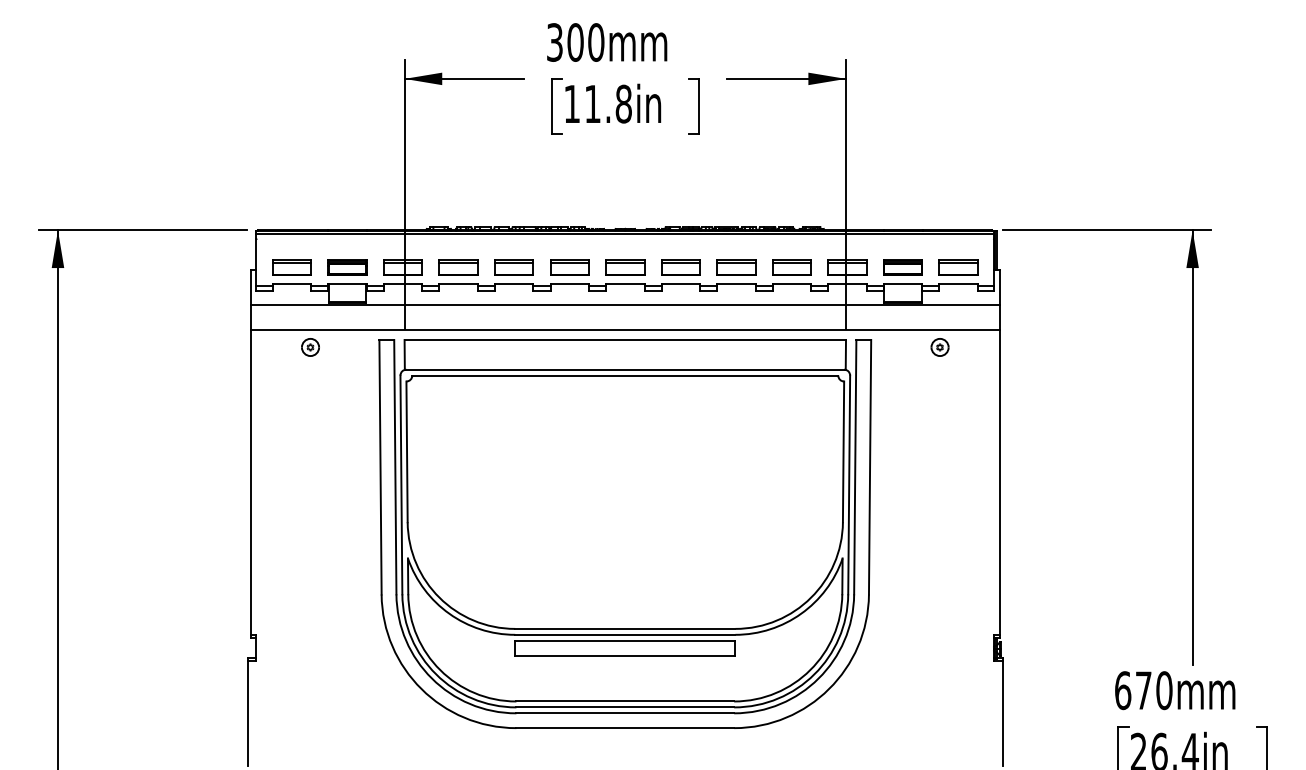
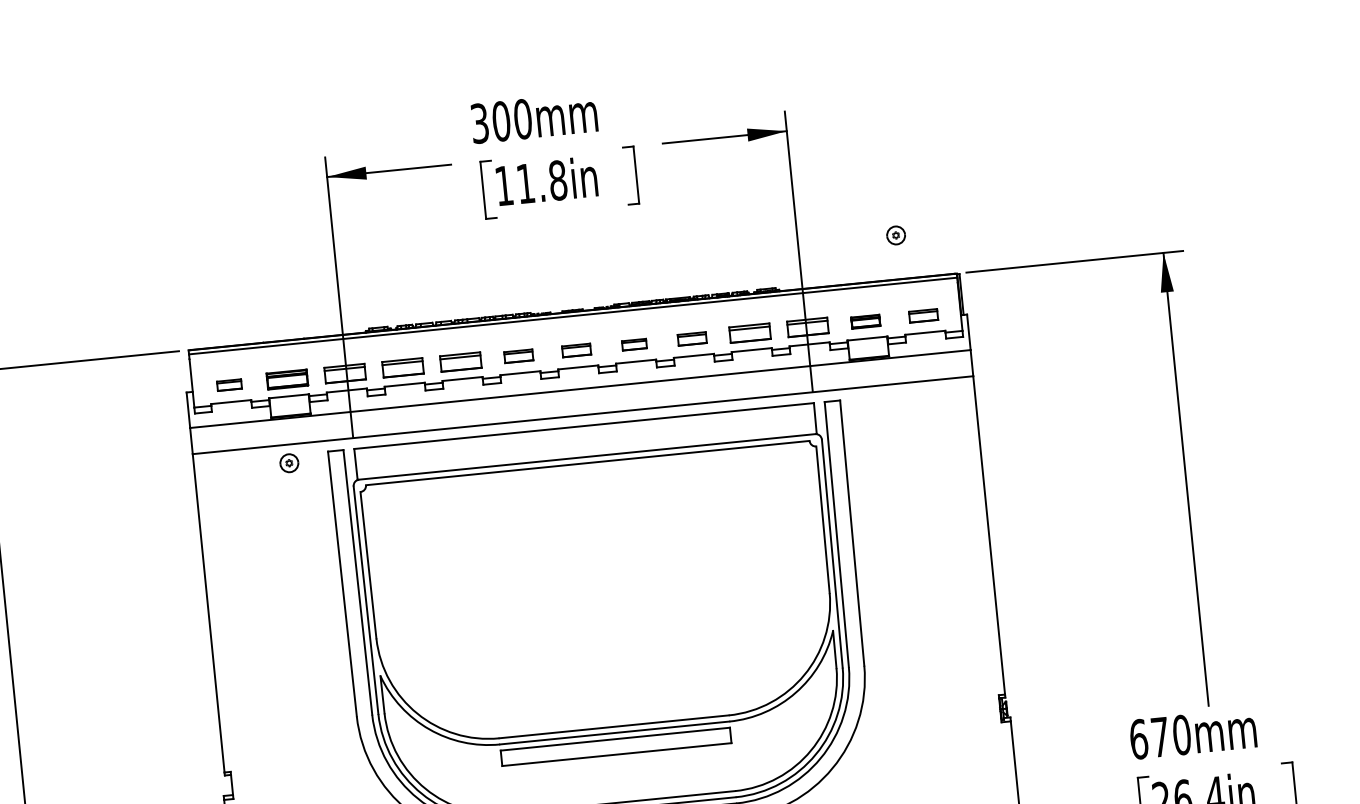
part: (291, 267) -> (228, 385), size x0.6
part: (569, 267) -> (518, 356), size x0.7
part: (625, 267) -> (576, 350), size x0.7
part: (680, 267) -> (634, 344), size x0.6
part: (736, 267) -> (692, 338), size x0.7
part: (902, 267) -> (865, 321), size x0.7
part: (958, 267) -> (923, 315), size x0.7
part: (310, 347) -> (289, 463), moved
part: (939, 347) -> (895, 235), moved

